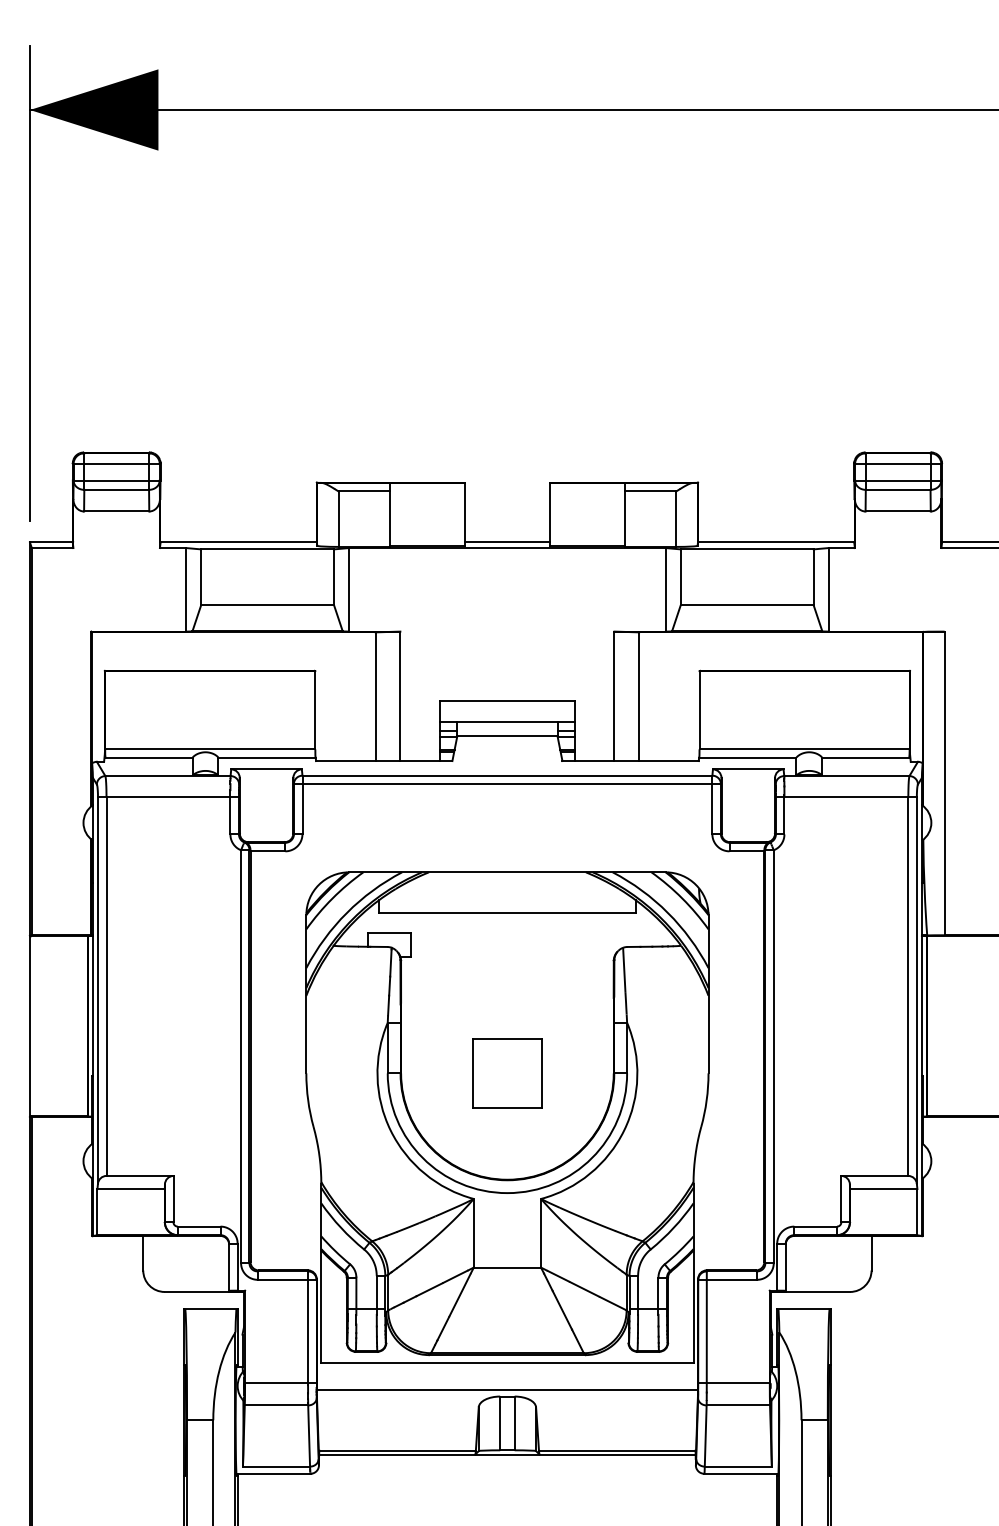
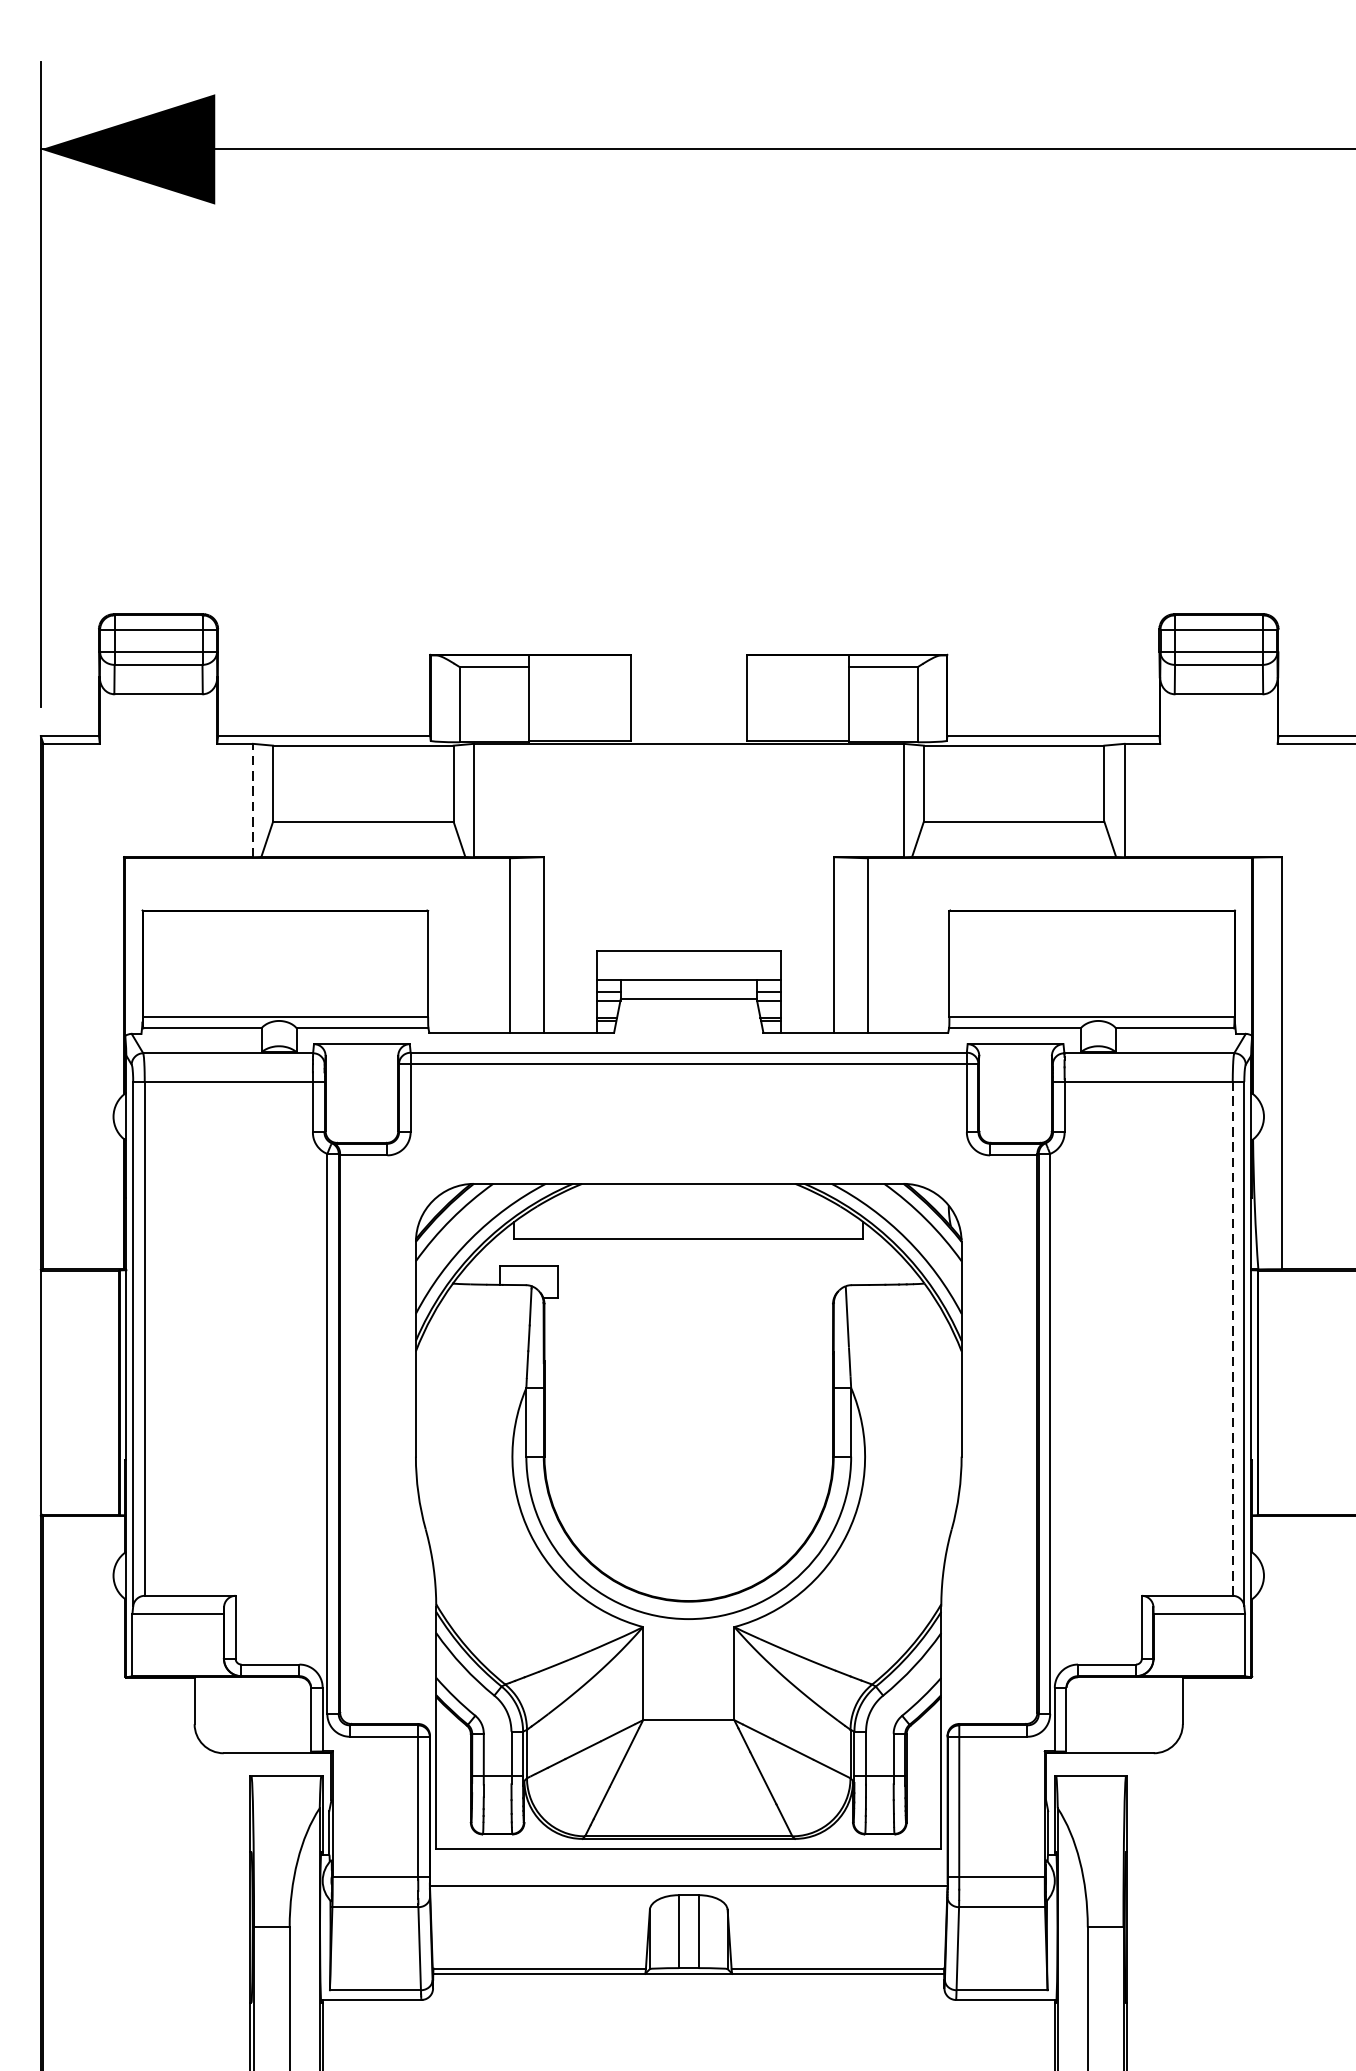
line: (507, 542) -> (688, 736), removed
line: (186, 589) -> (253, 800), solid -> dashed
line: (908, 986) -> (1232, 1338), solid -> dashed
part: (507, 1073) -> (688, 1456), removed

